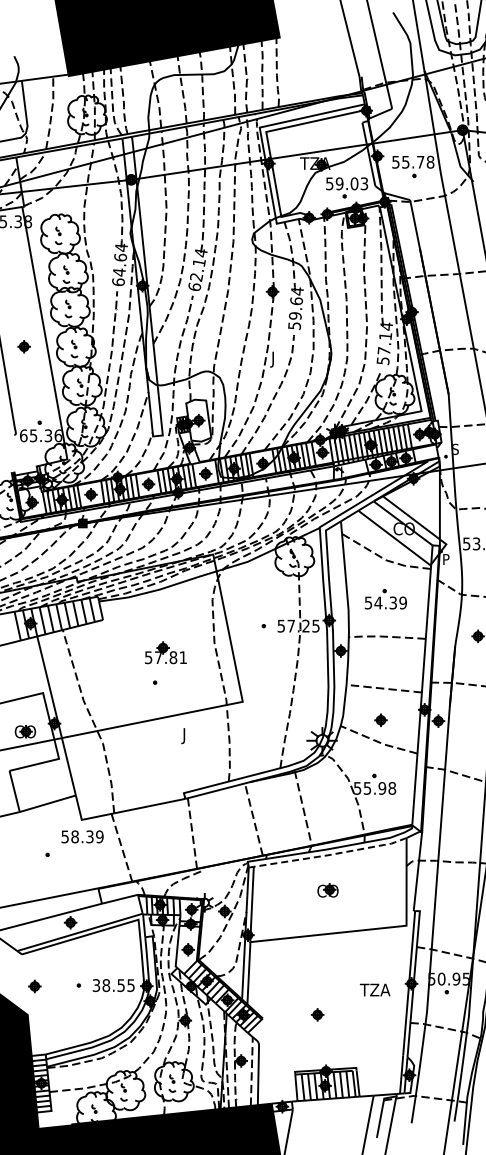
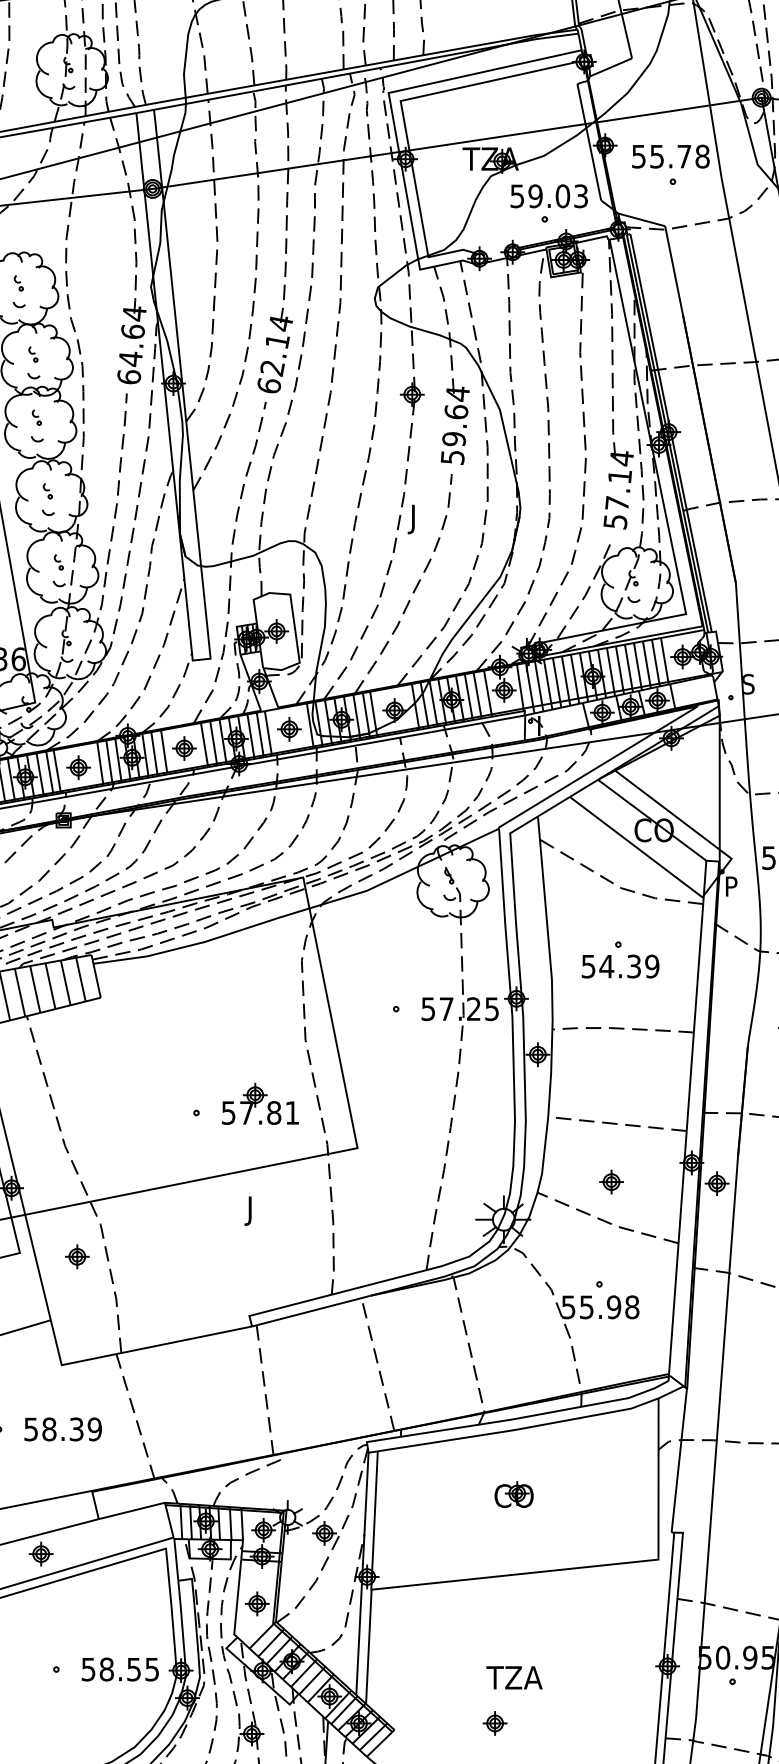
part: (165, 652) -> (259, 1103), moved
part: (89, 760) -> (75, 1255), added
text: (82, 836) -> (62, 1428), moved
line: (329, 854) -> (516, 1428), dashed -> solid
text: (96, 985) -> (88, 1669), 38.55 -> 58.55
text: (375, 989) -> (515, 1676), moved

